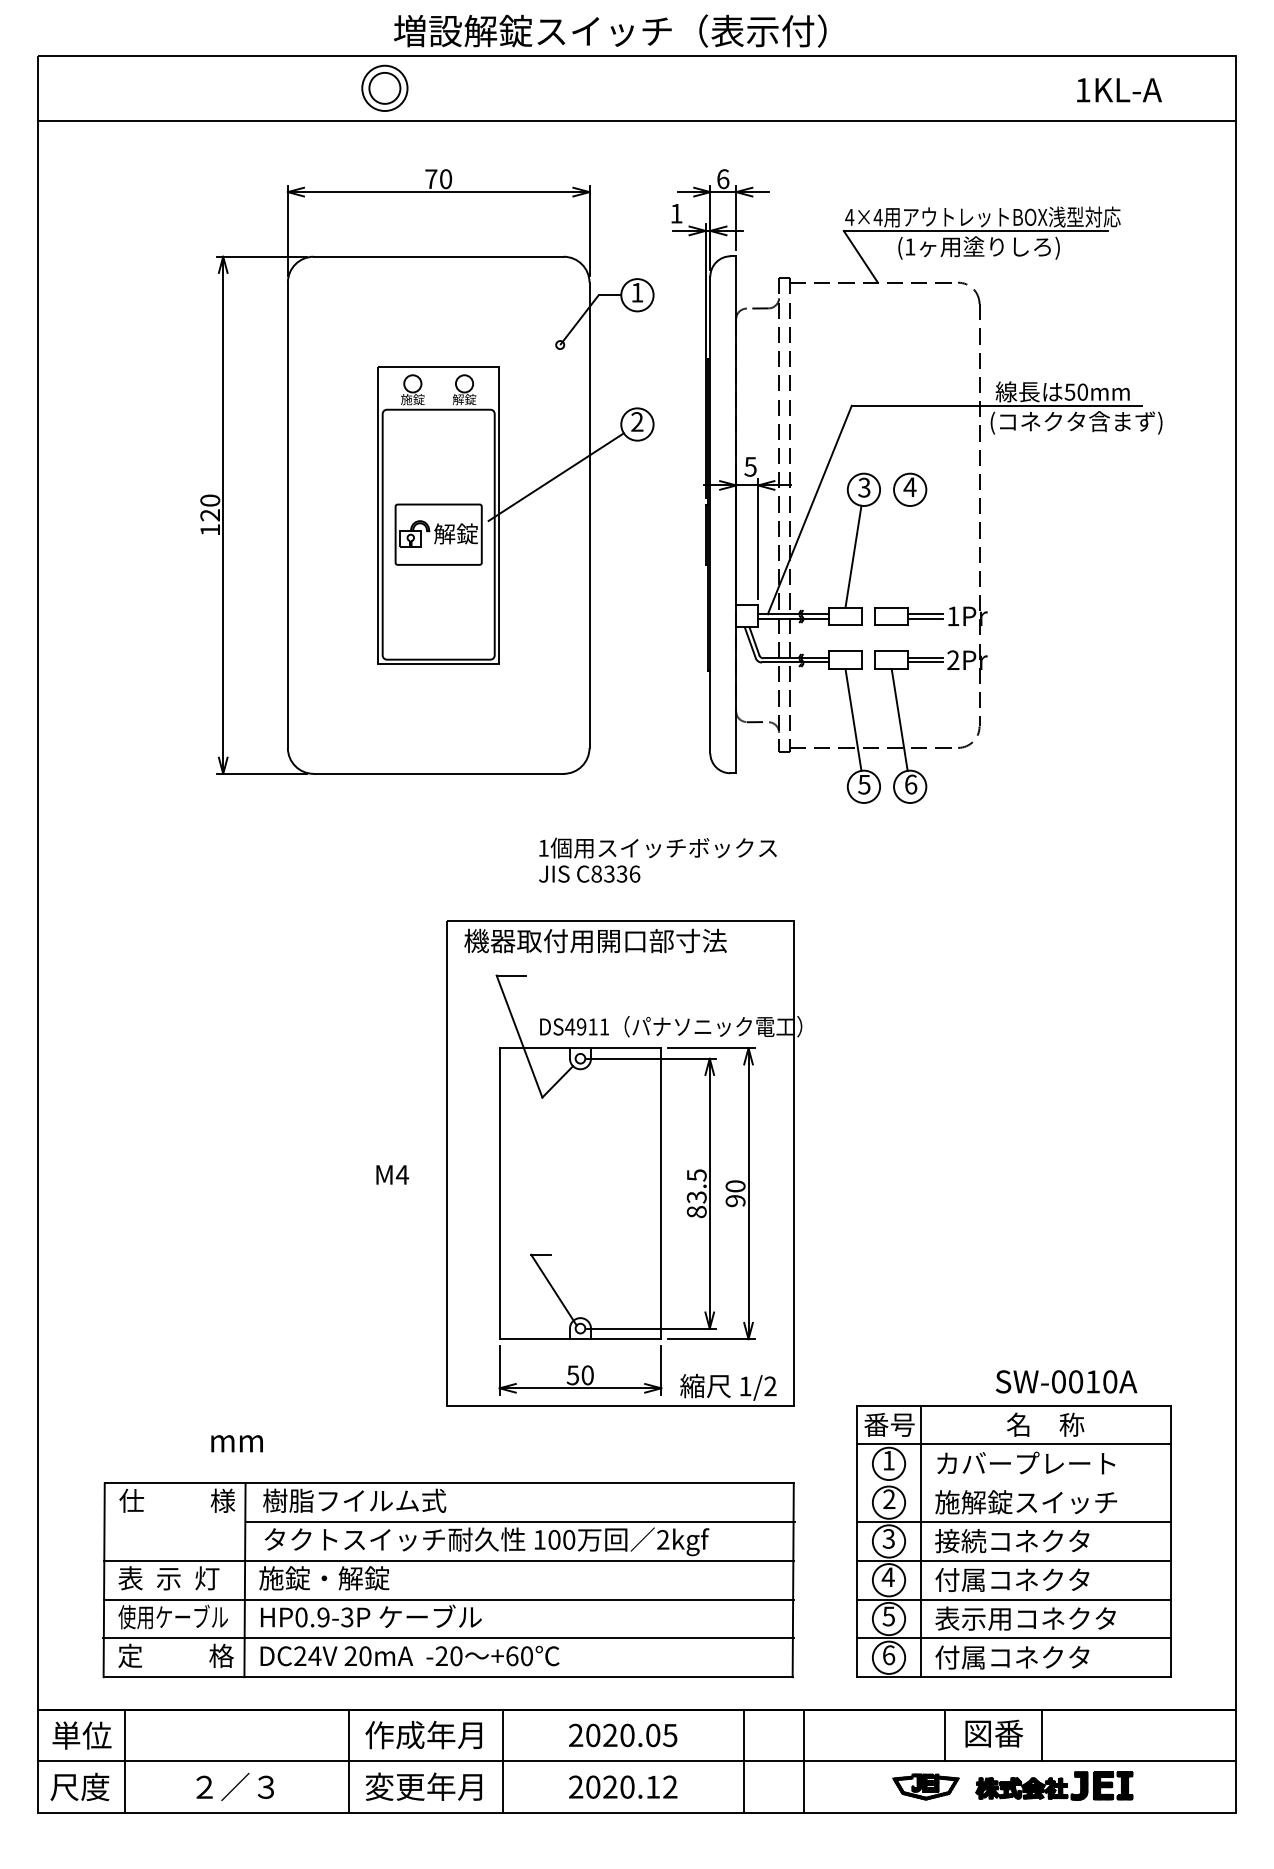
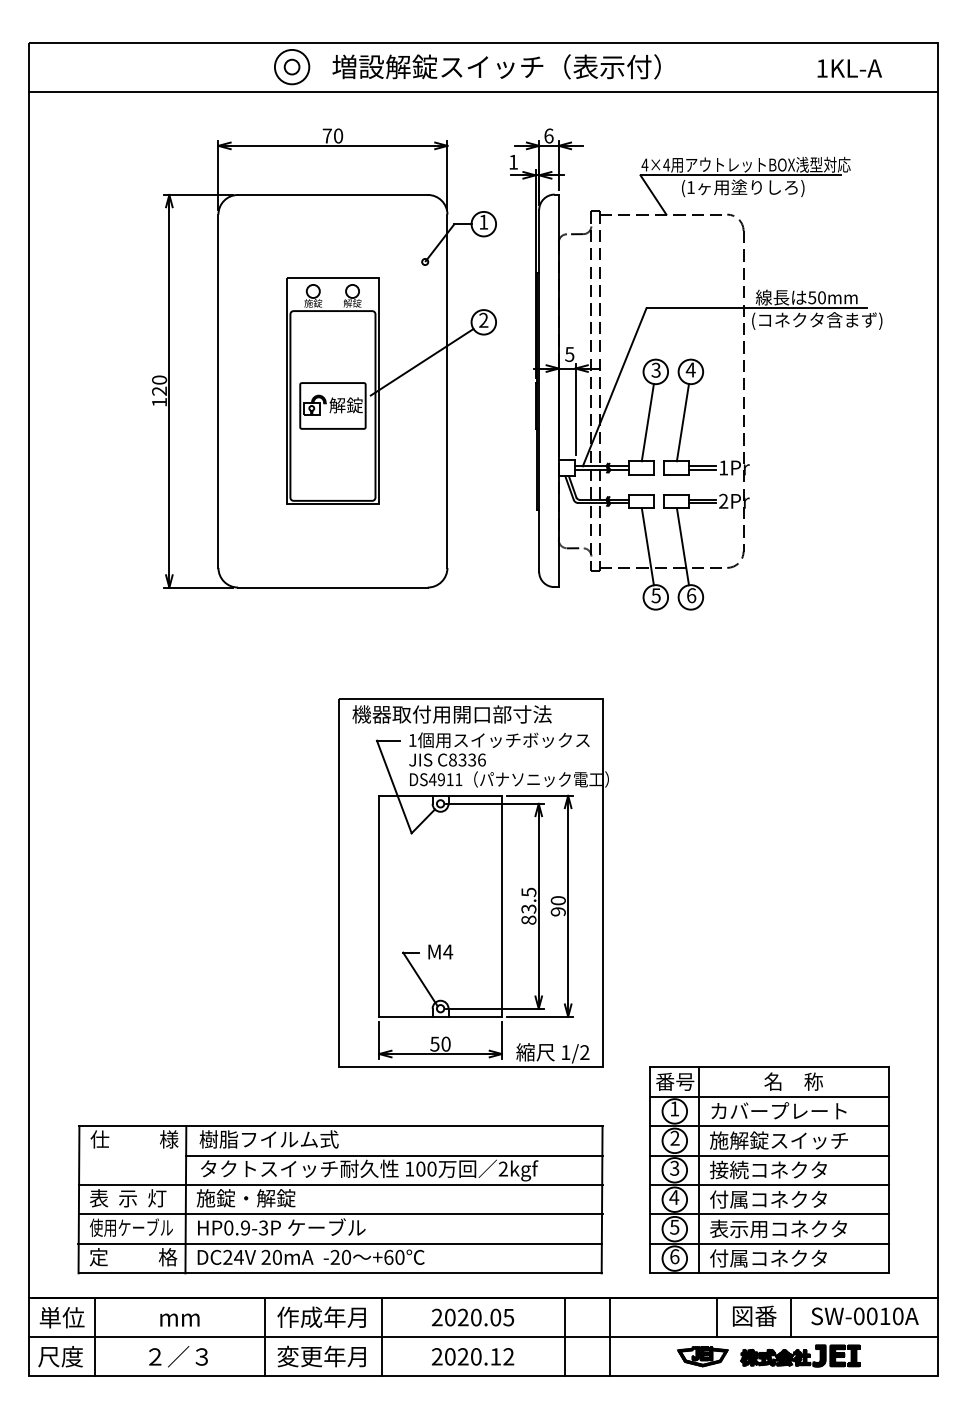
text: (610, 30) -> (496, 66), moved
circle: (384, 88) -> (291, 67), size x0.62
line: (899, 556) -> (682, 422), added
text: (657, 859) -> (499, 748), moved
text: (392, 1174) -> (440, 951), moved
text: (1066, 1381) -> (864, 1316), moved
text: (236, 1443) -> (179, 1319), moved
line: (1013, 1483) -> (769, 1126), added

